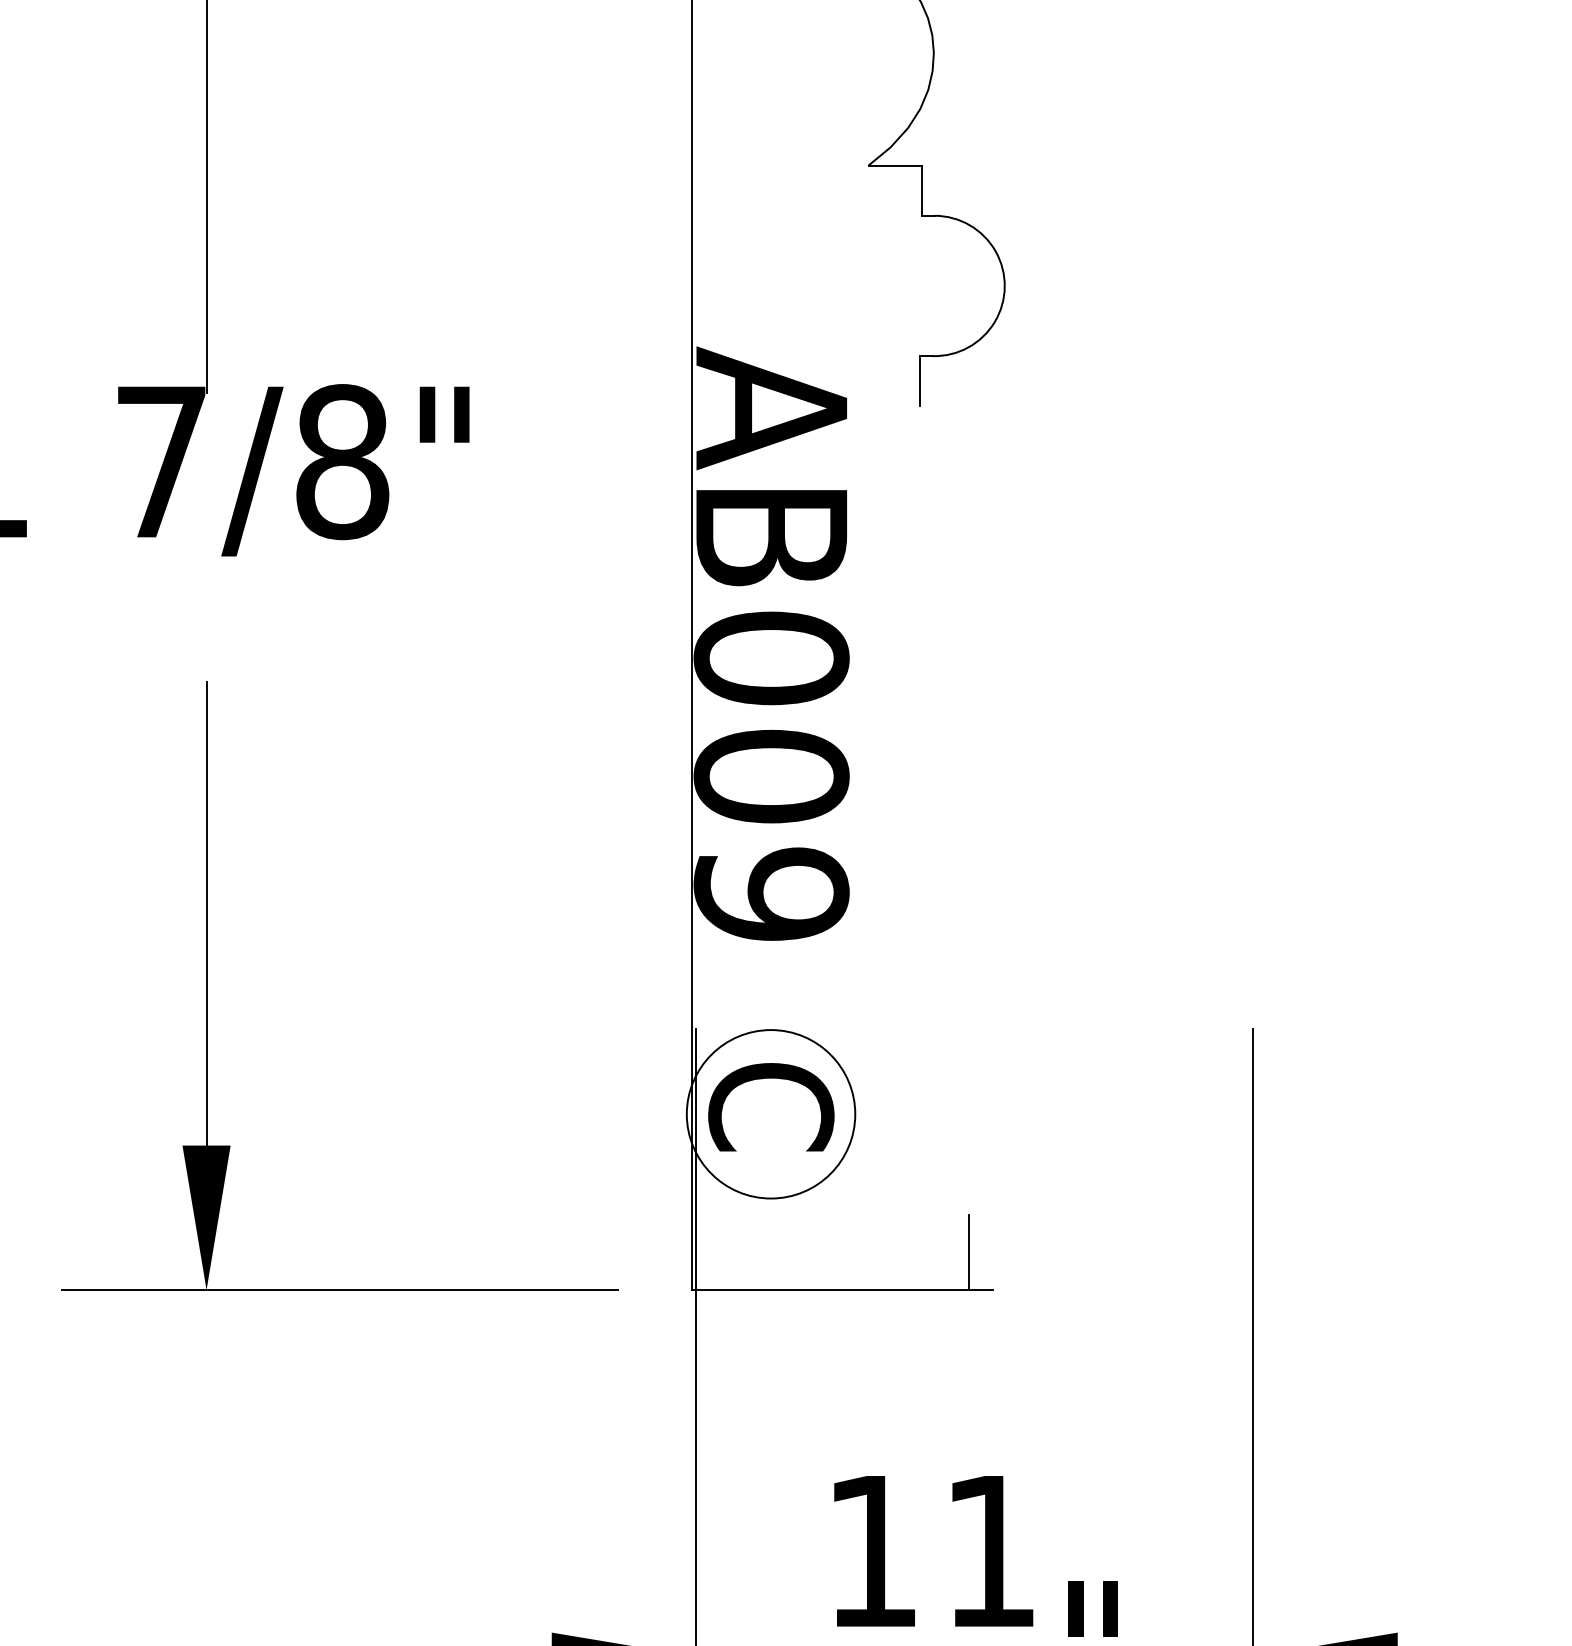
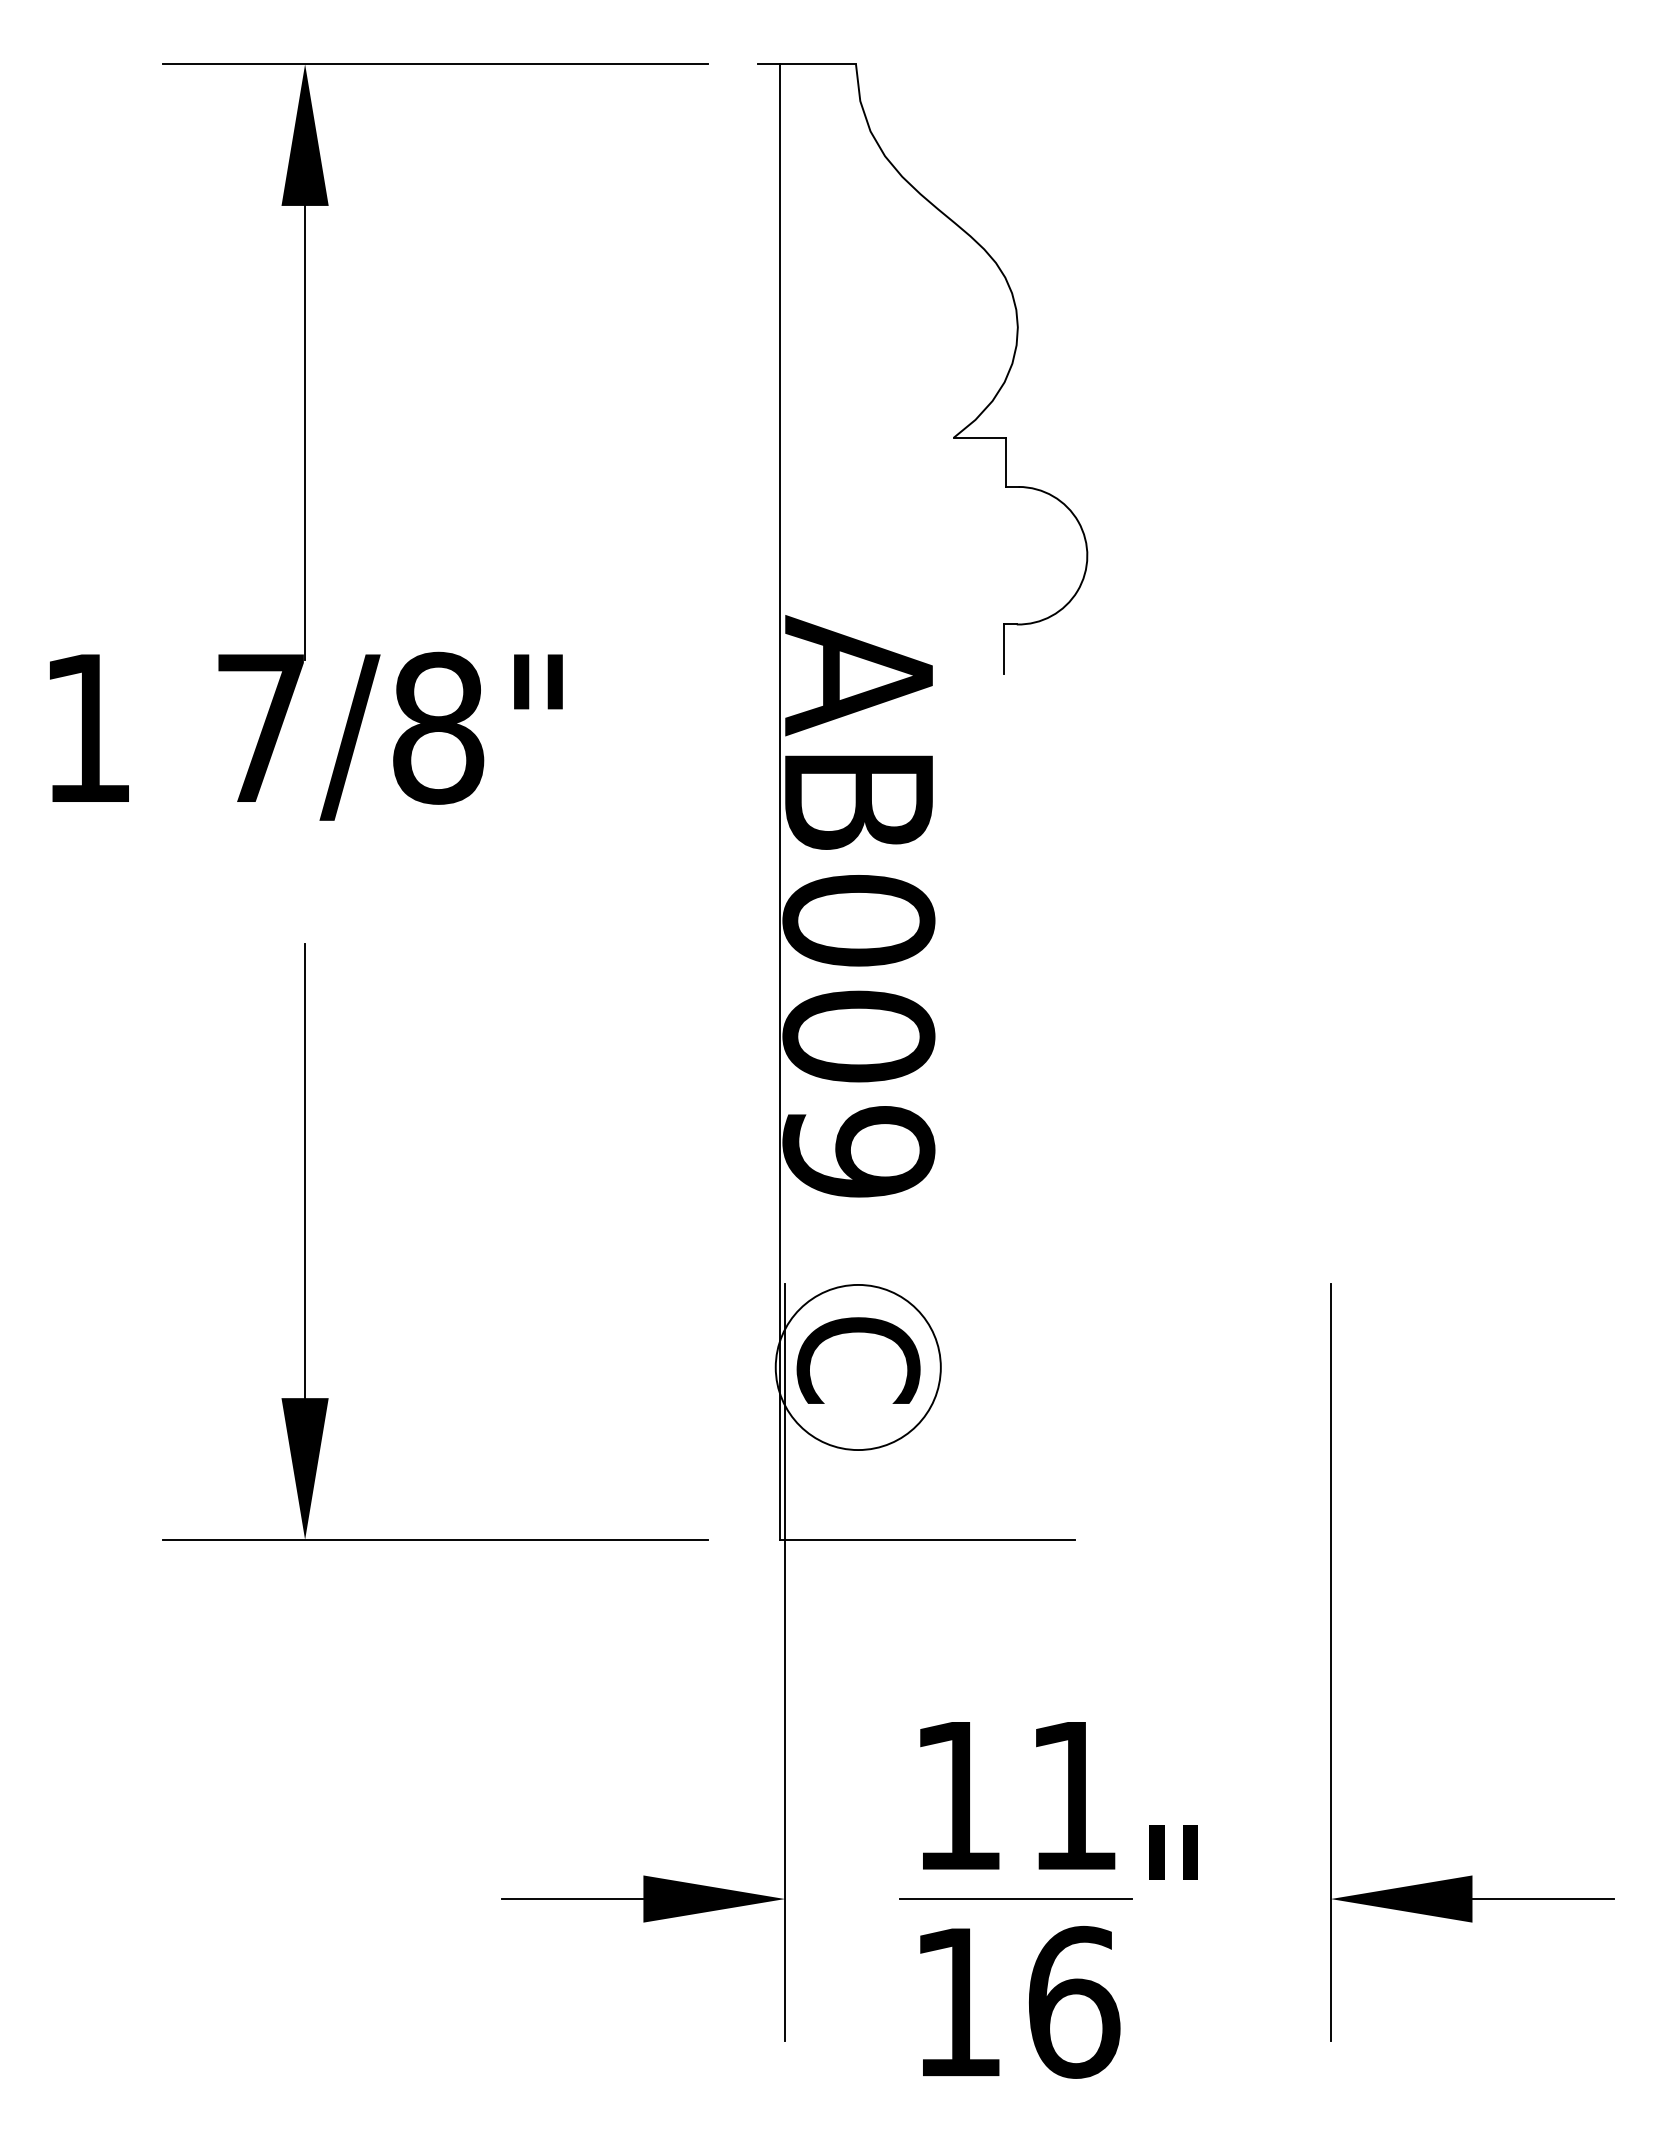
line: (969, 1252) -> (1052, 1502), removed

